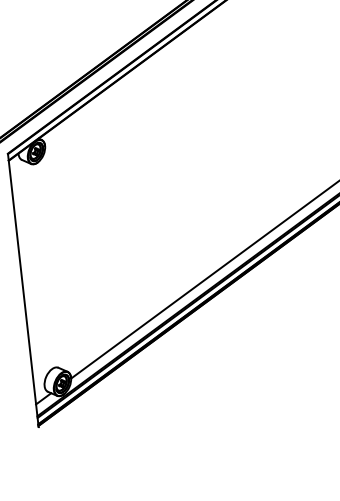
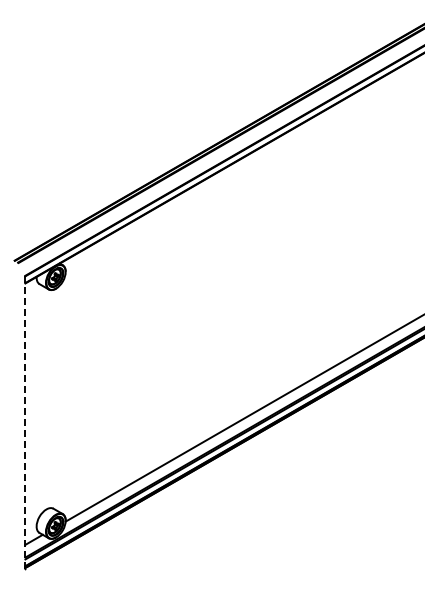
line: (23, 291) -> (25, 423), solid -> dashed

